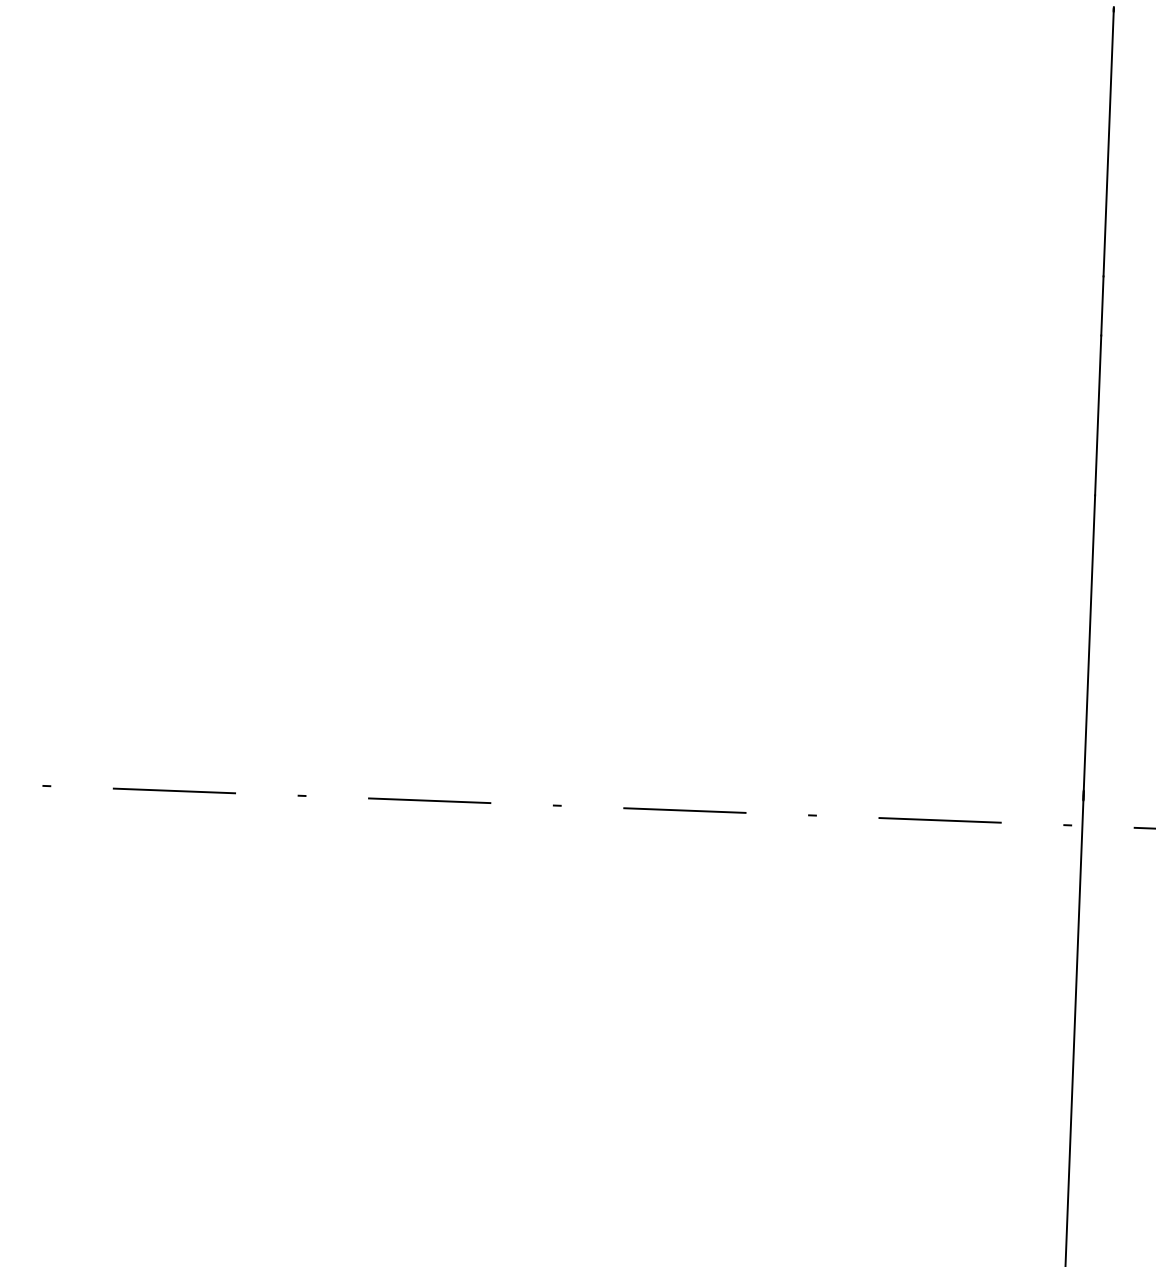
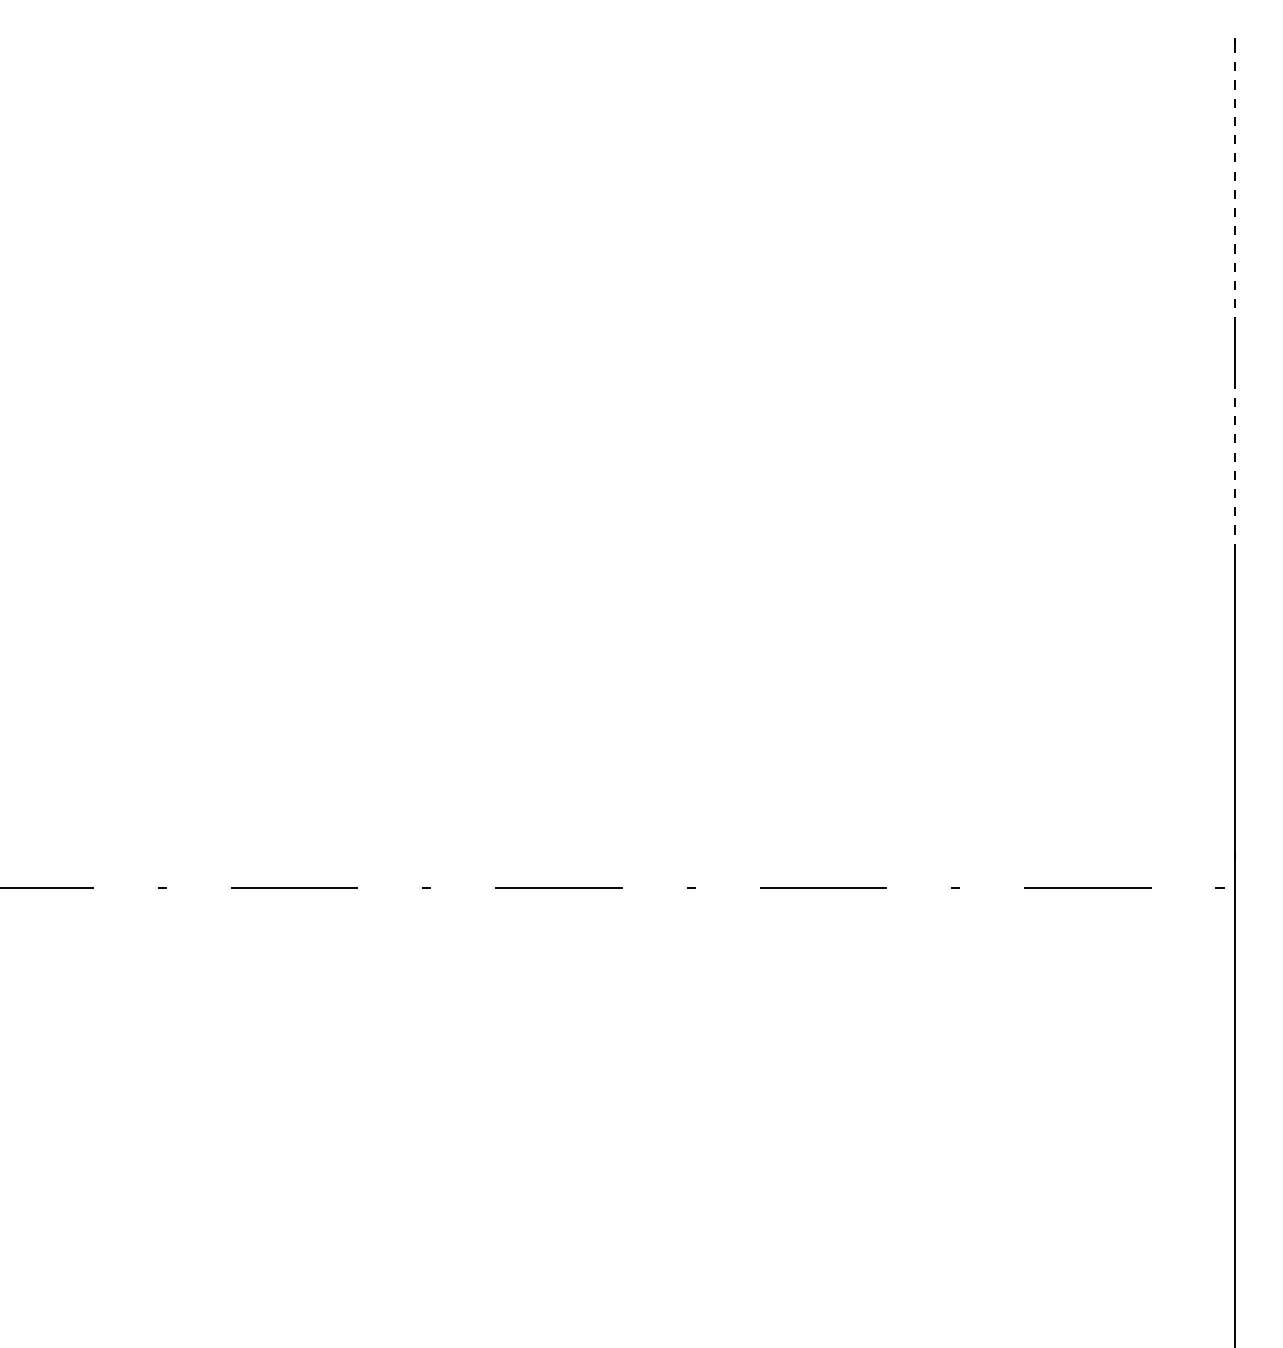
line: (1108, 144) -> (1235, 181), solid -> dashed
line: (1098, 415) -> (1235, 462), solid -> dashed

